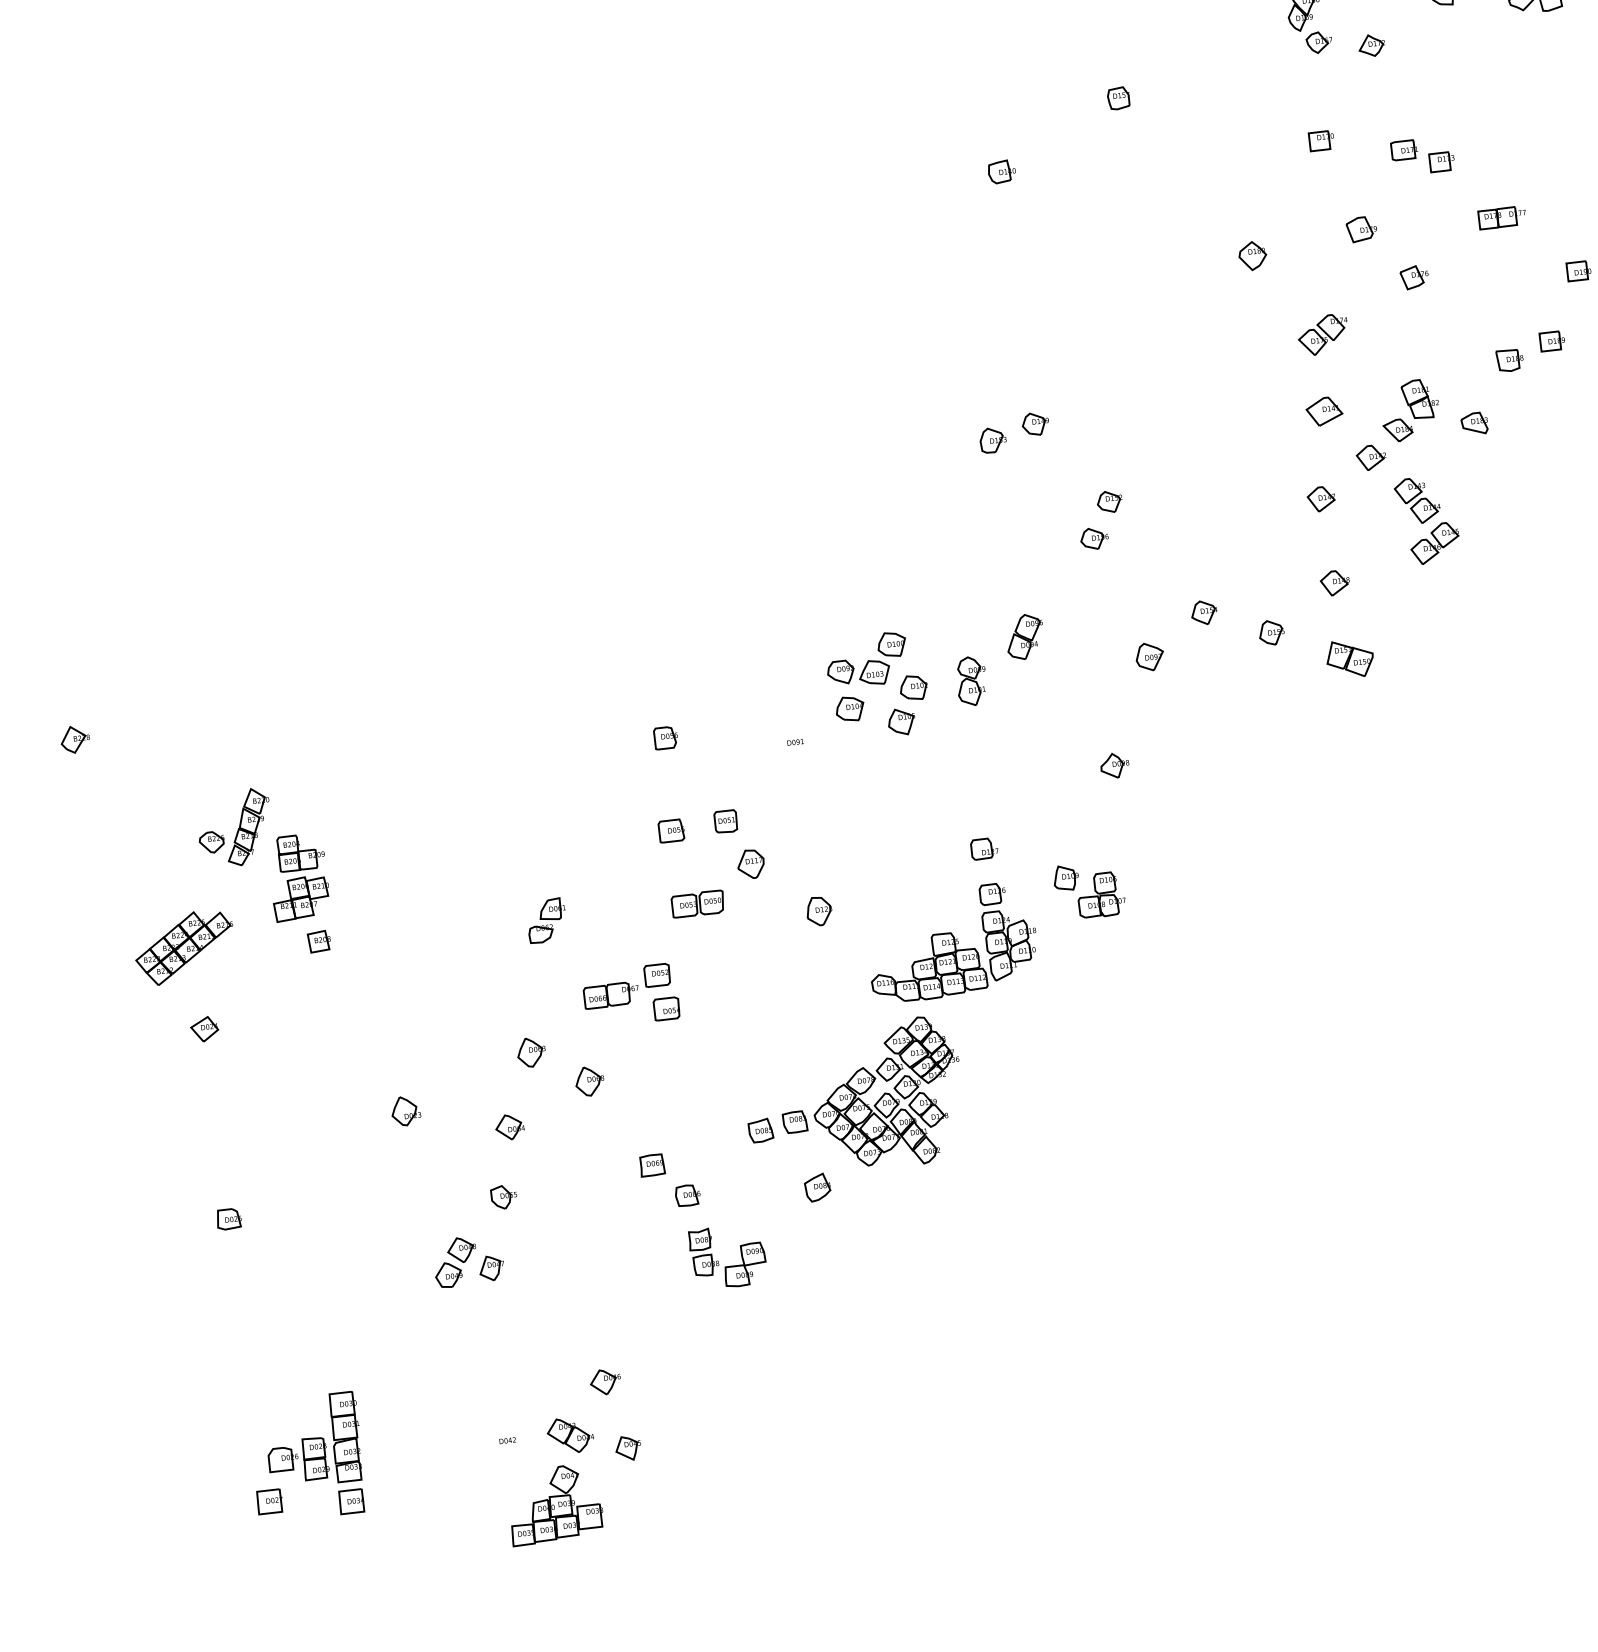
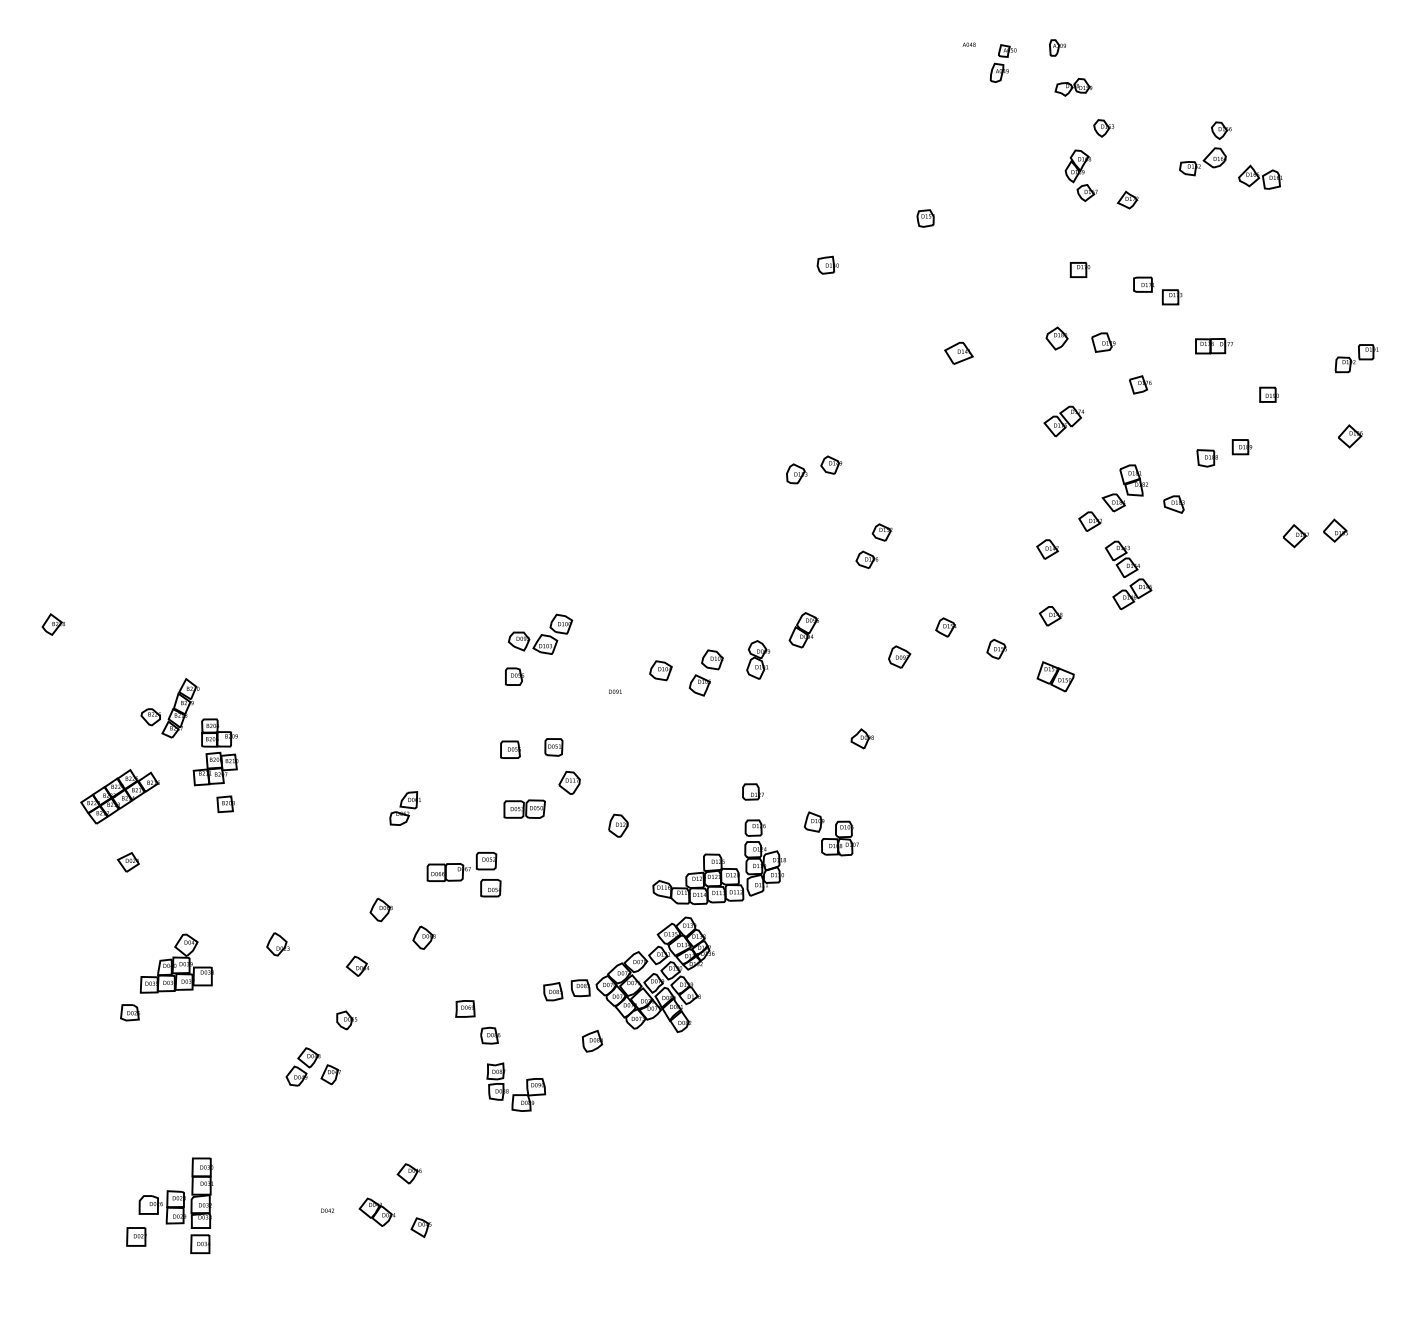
part: (1252, 256) -> (1056, 338), moved
part: (1323, 410) -> (958, 352), moved
part: (866, 659) -> (540, 633), moved
part: (554, 1504) -> (176, 963), moved

